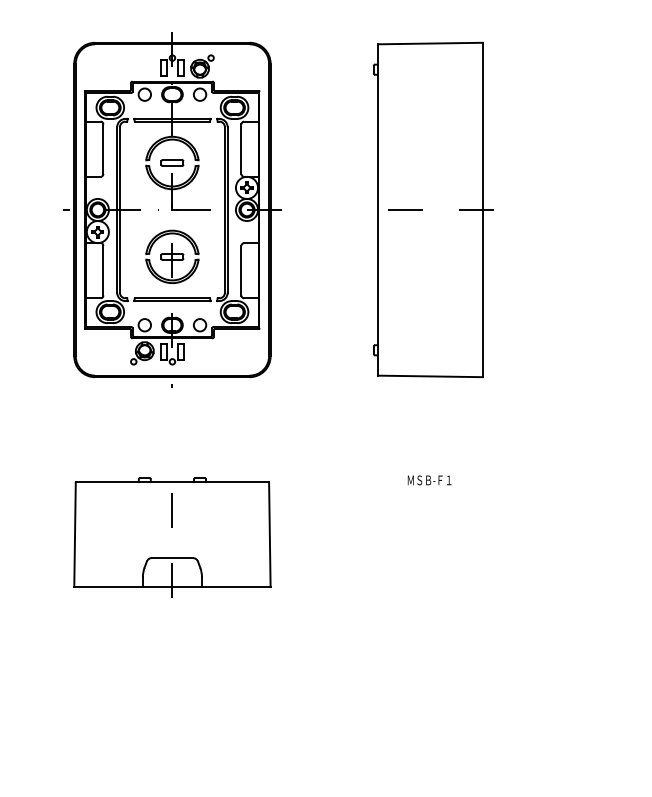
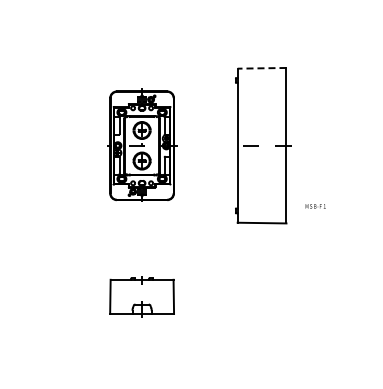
line: (429, 43) -> (261, 68), solid -> dashed
part: (171, 209) -> (141, 145), size x0.7
text: (429, 480) -> (315, 206), moved
part: (171, 536) -> (141, 297), size x0.7

